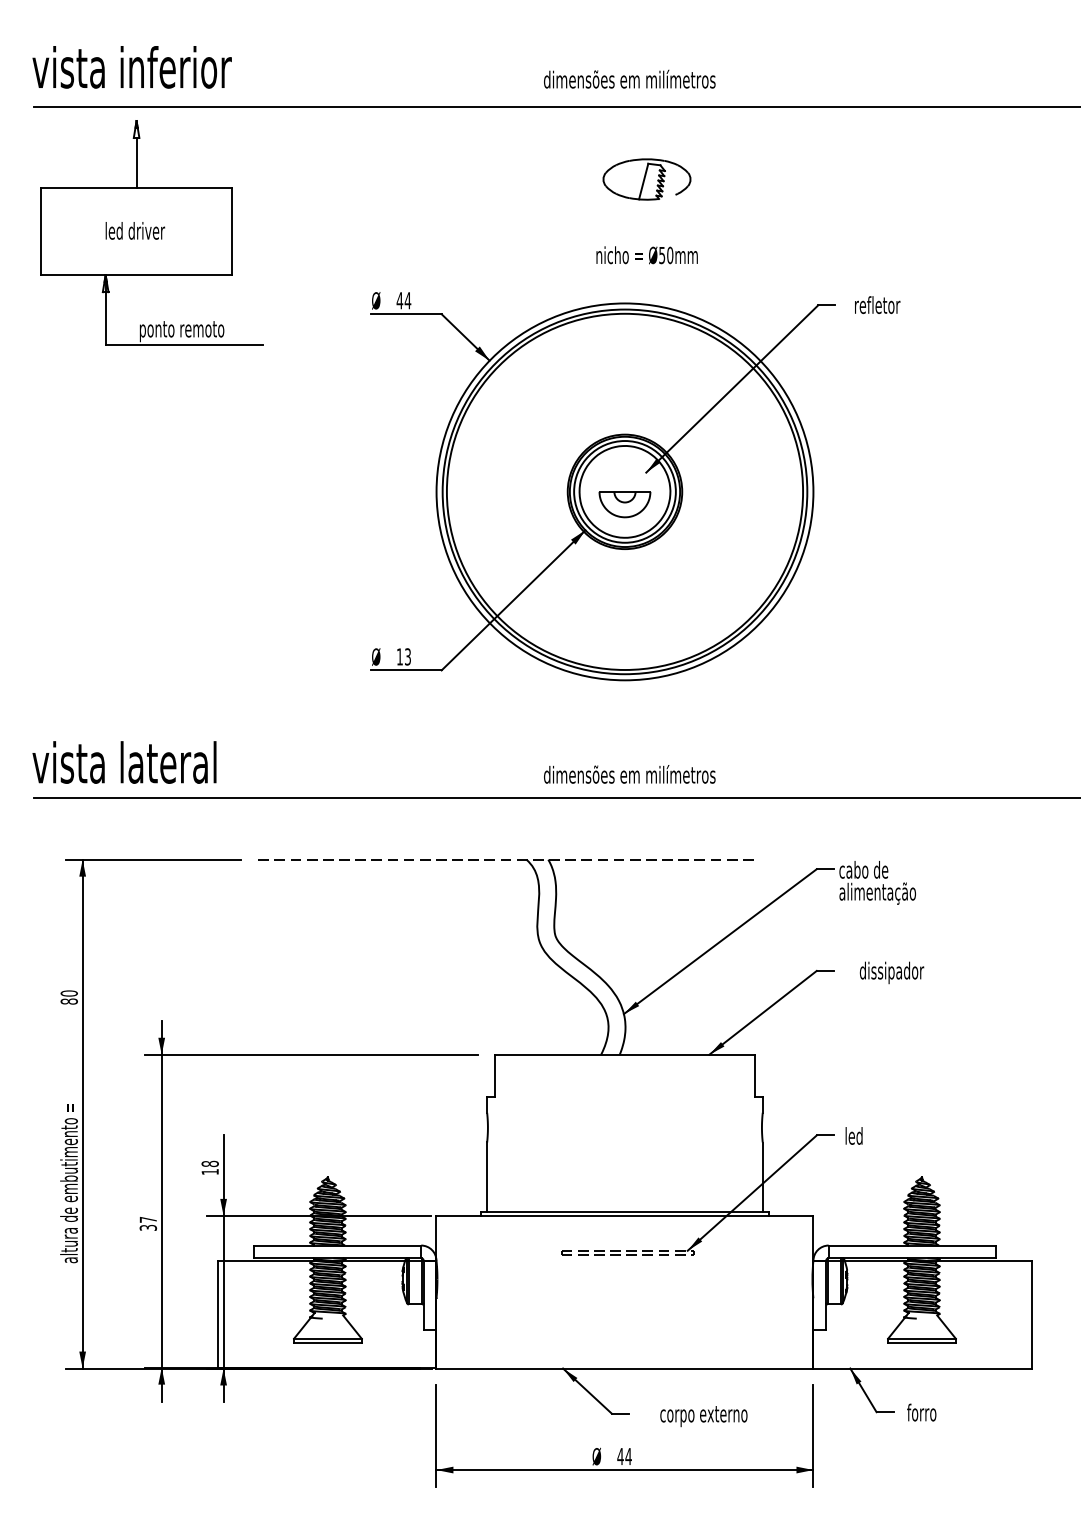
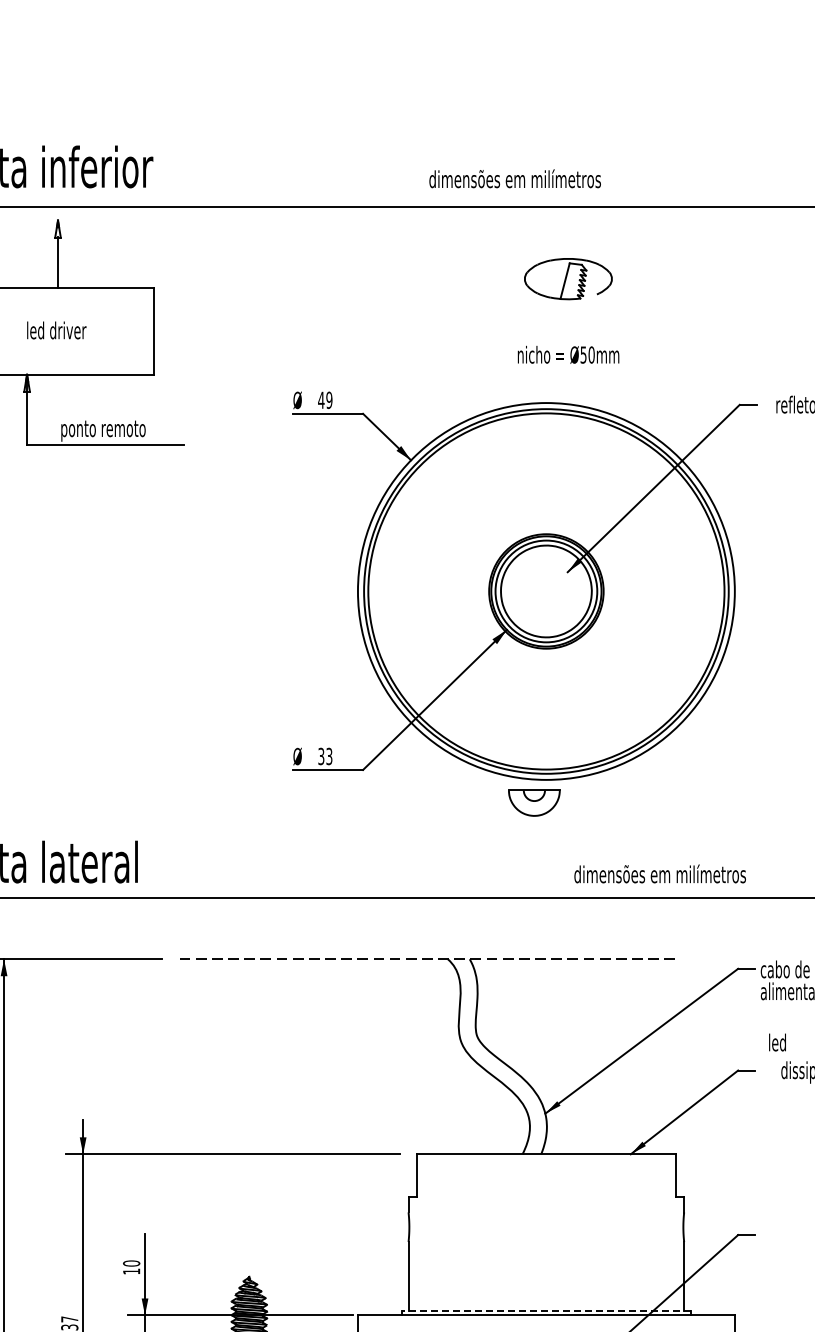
text: (629, 78) -> (514, 178), moved
text: (407, 300) -> (328, 400), 44 -> 49
part: (624, 504) -> (533, 803), moved
text: (399, 656) -> (320, 756), 13 -> 33
text: (629, 774) -> (659, 874), moved
text: (853, 1135) -> (776, 1042), moved
text: (210, 1163) -> (131, 1263), 18 -> 10
line: (624, 1211) -> (545, 1311), solid -> dashed

